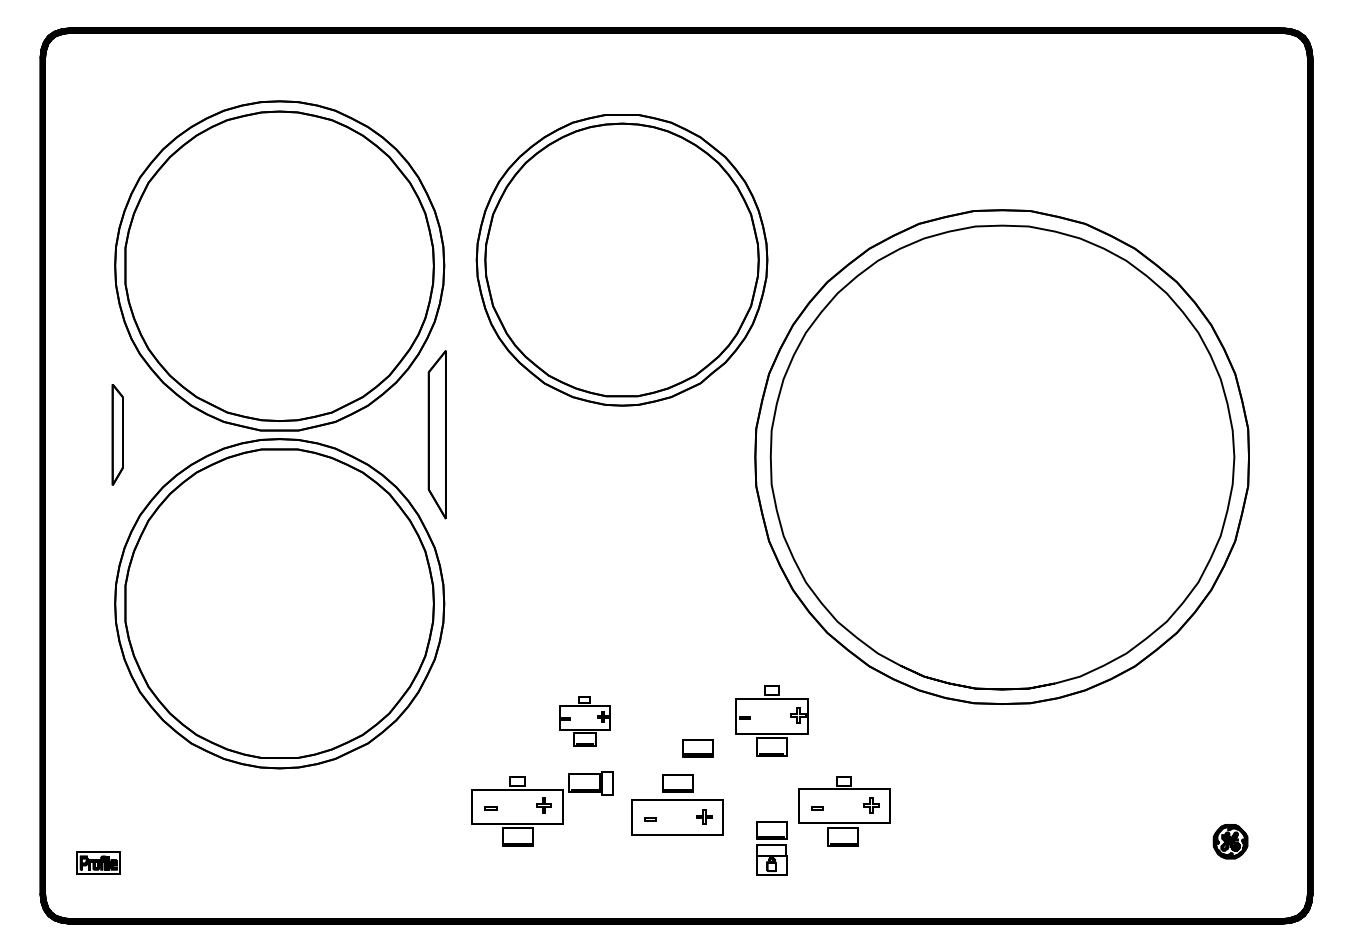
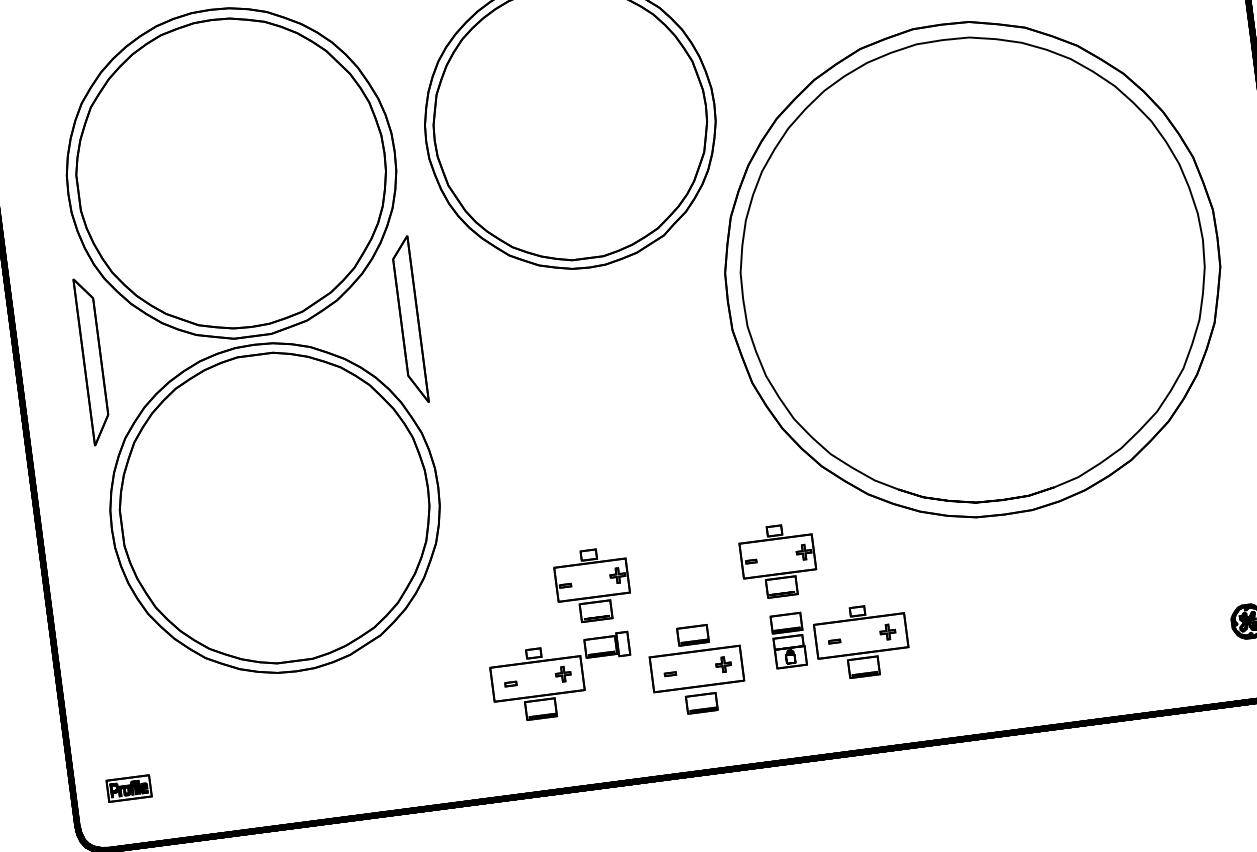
part: (117, 434) -> (92, 361), size x1.67
part: (584, 720) -> (592, 584), size x1.43
part: (697, 748) -> (701, 703), moved
part: (771, 848) -> (788, 640), moved

